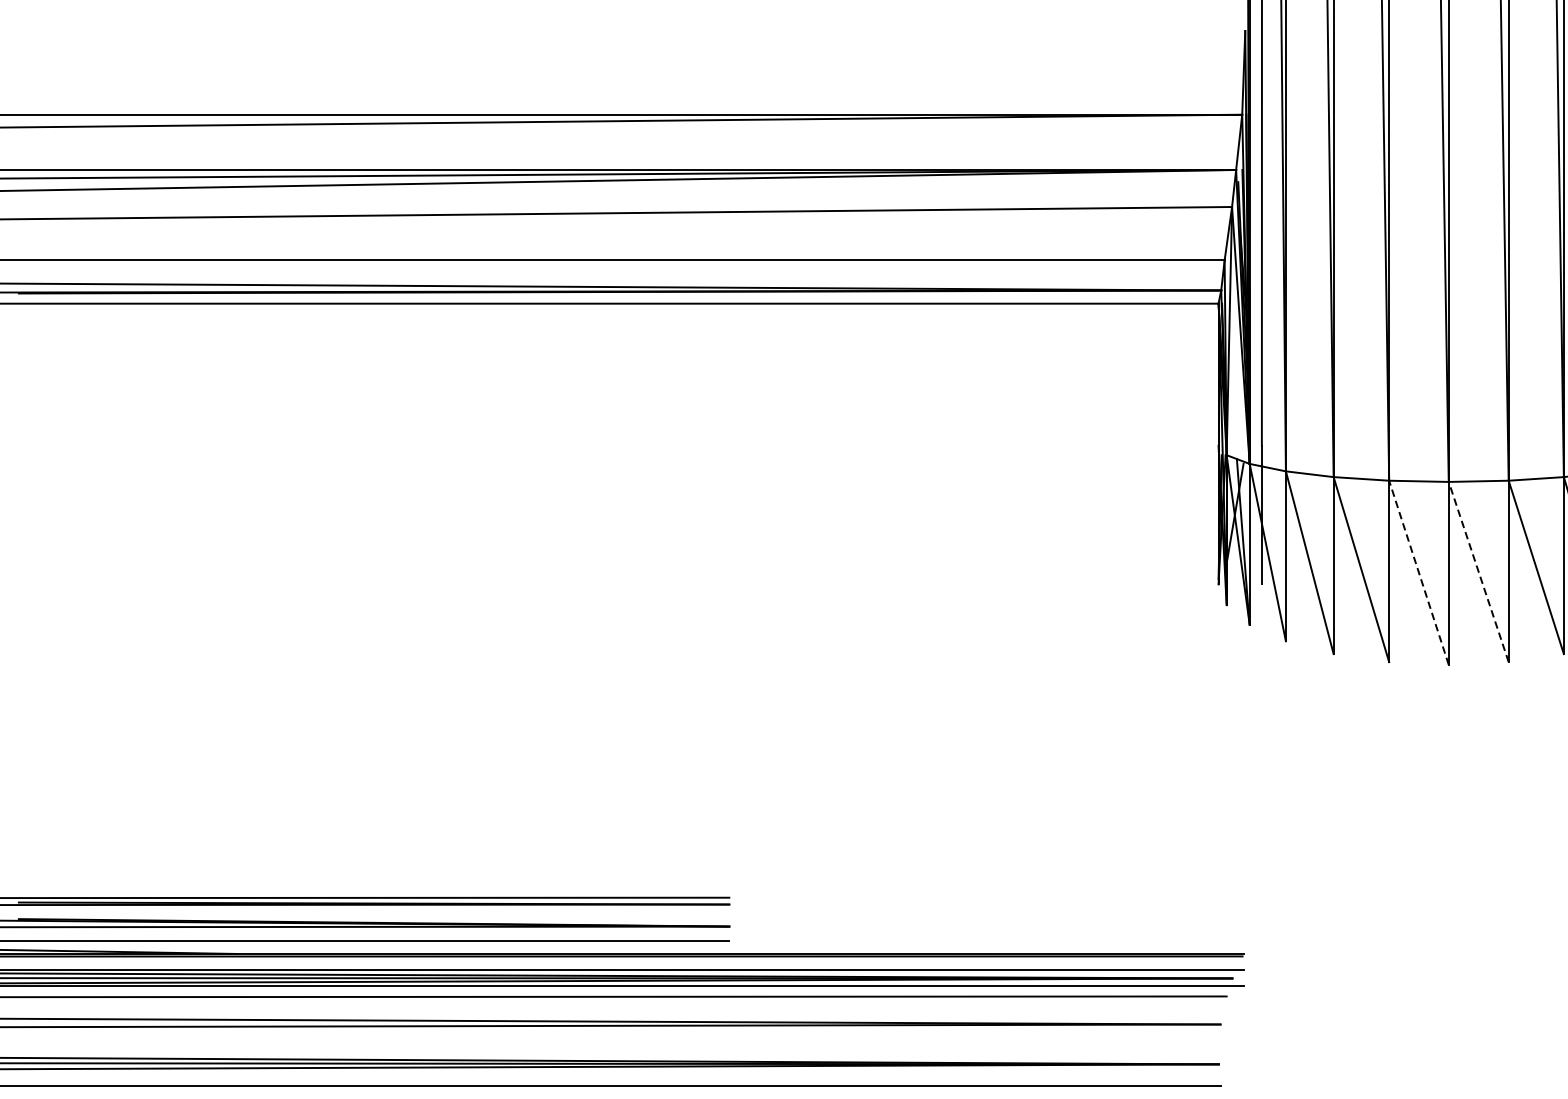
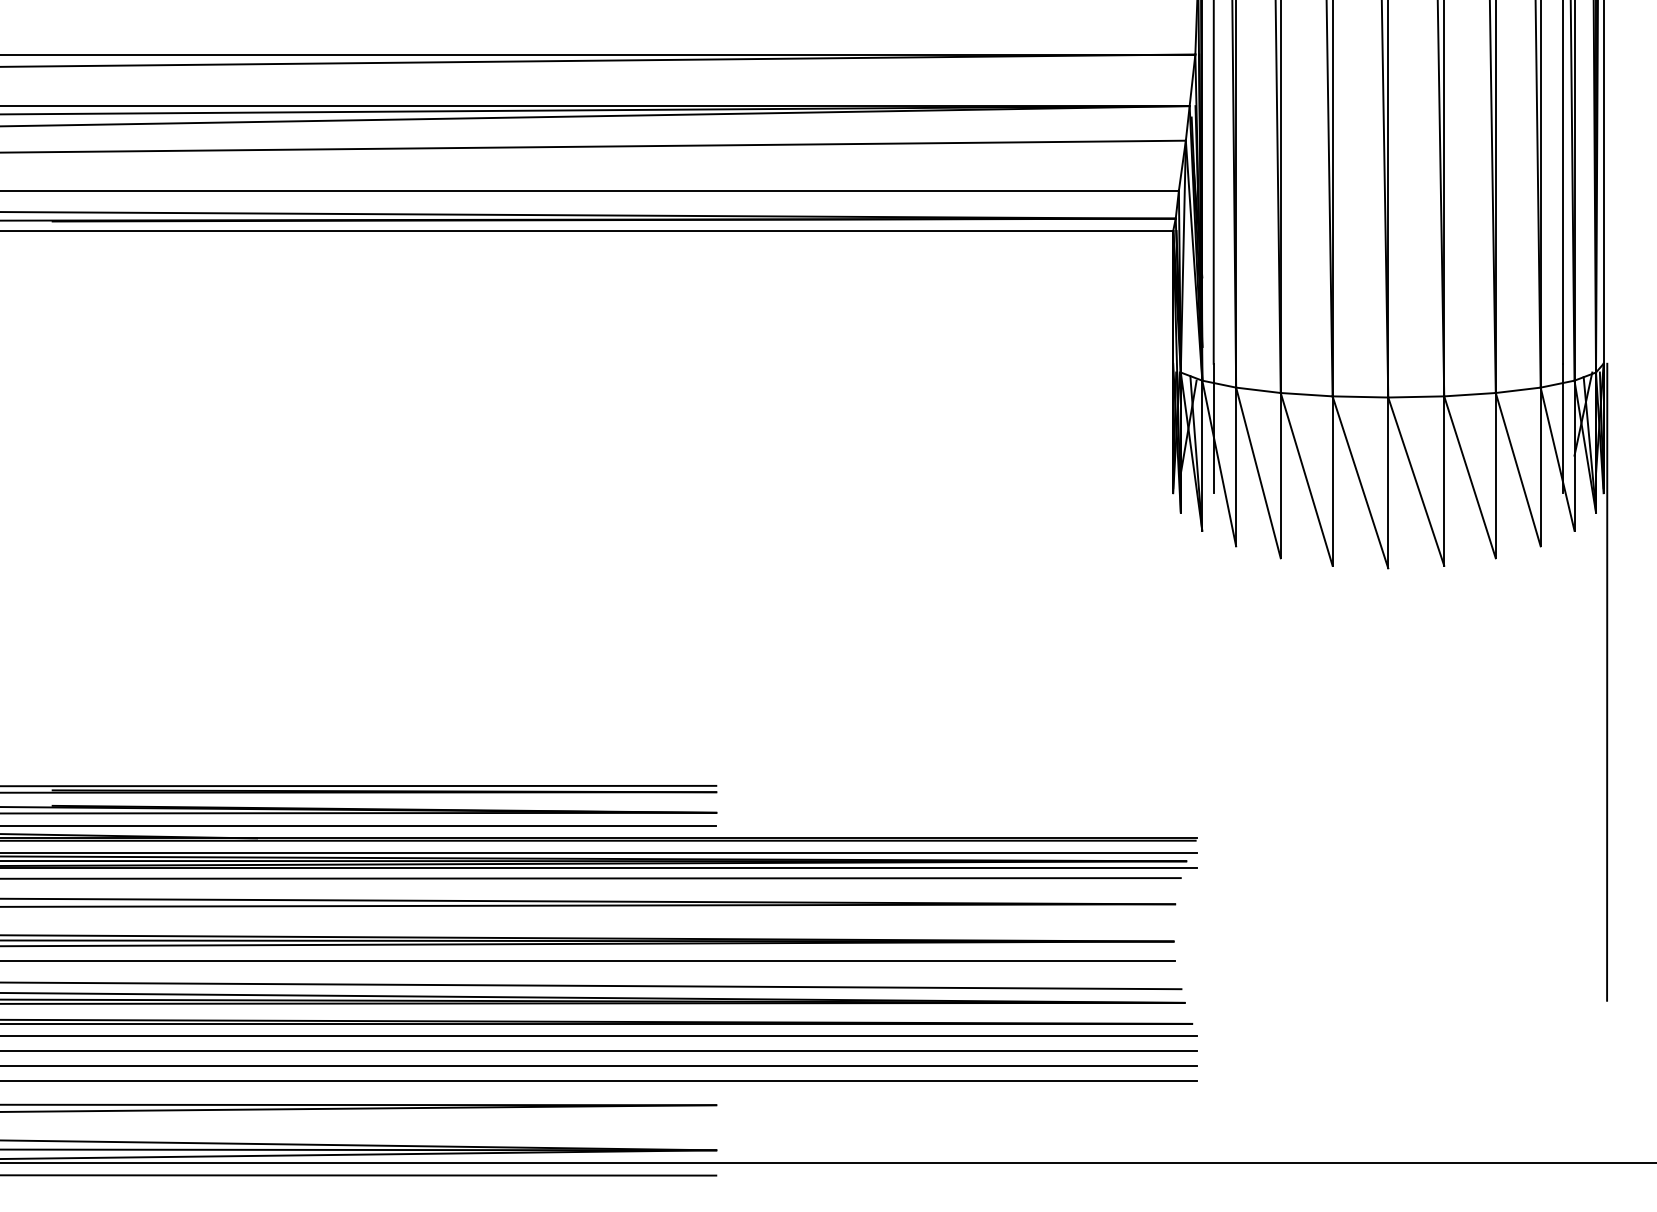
line: (1419, 571) -> (1360, 481), dashed -> solid
line: (1478, 571) -> (1416, 481), dashed -> solid

